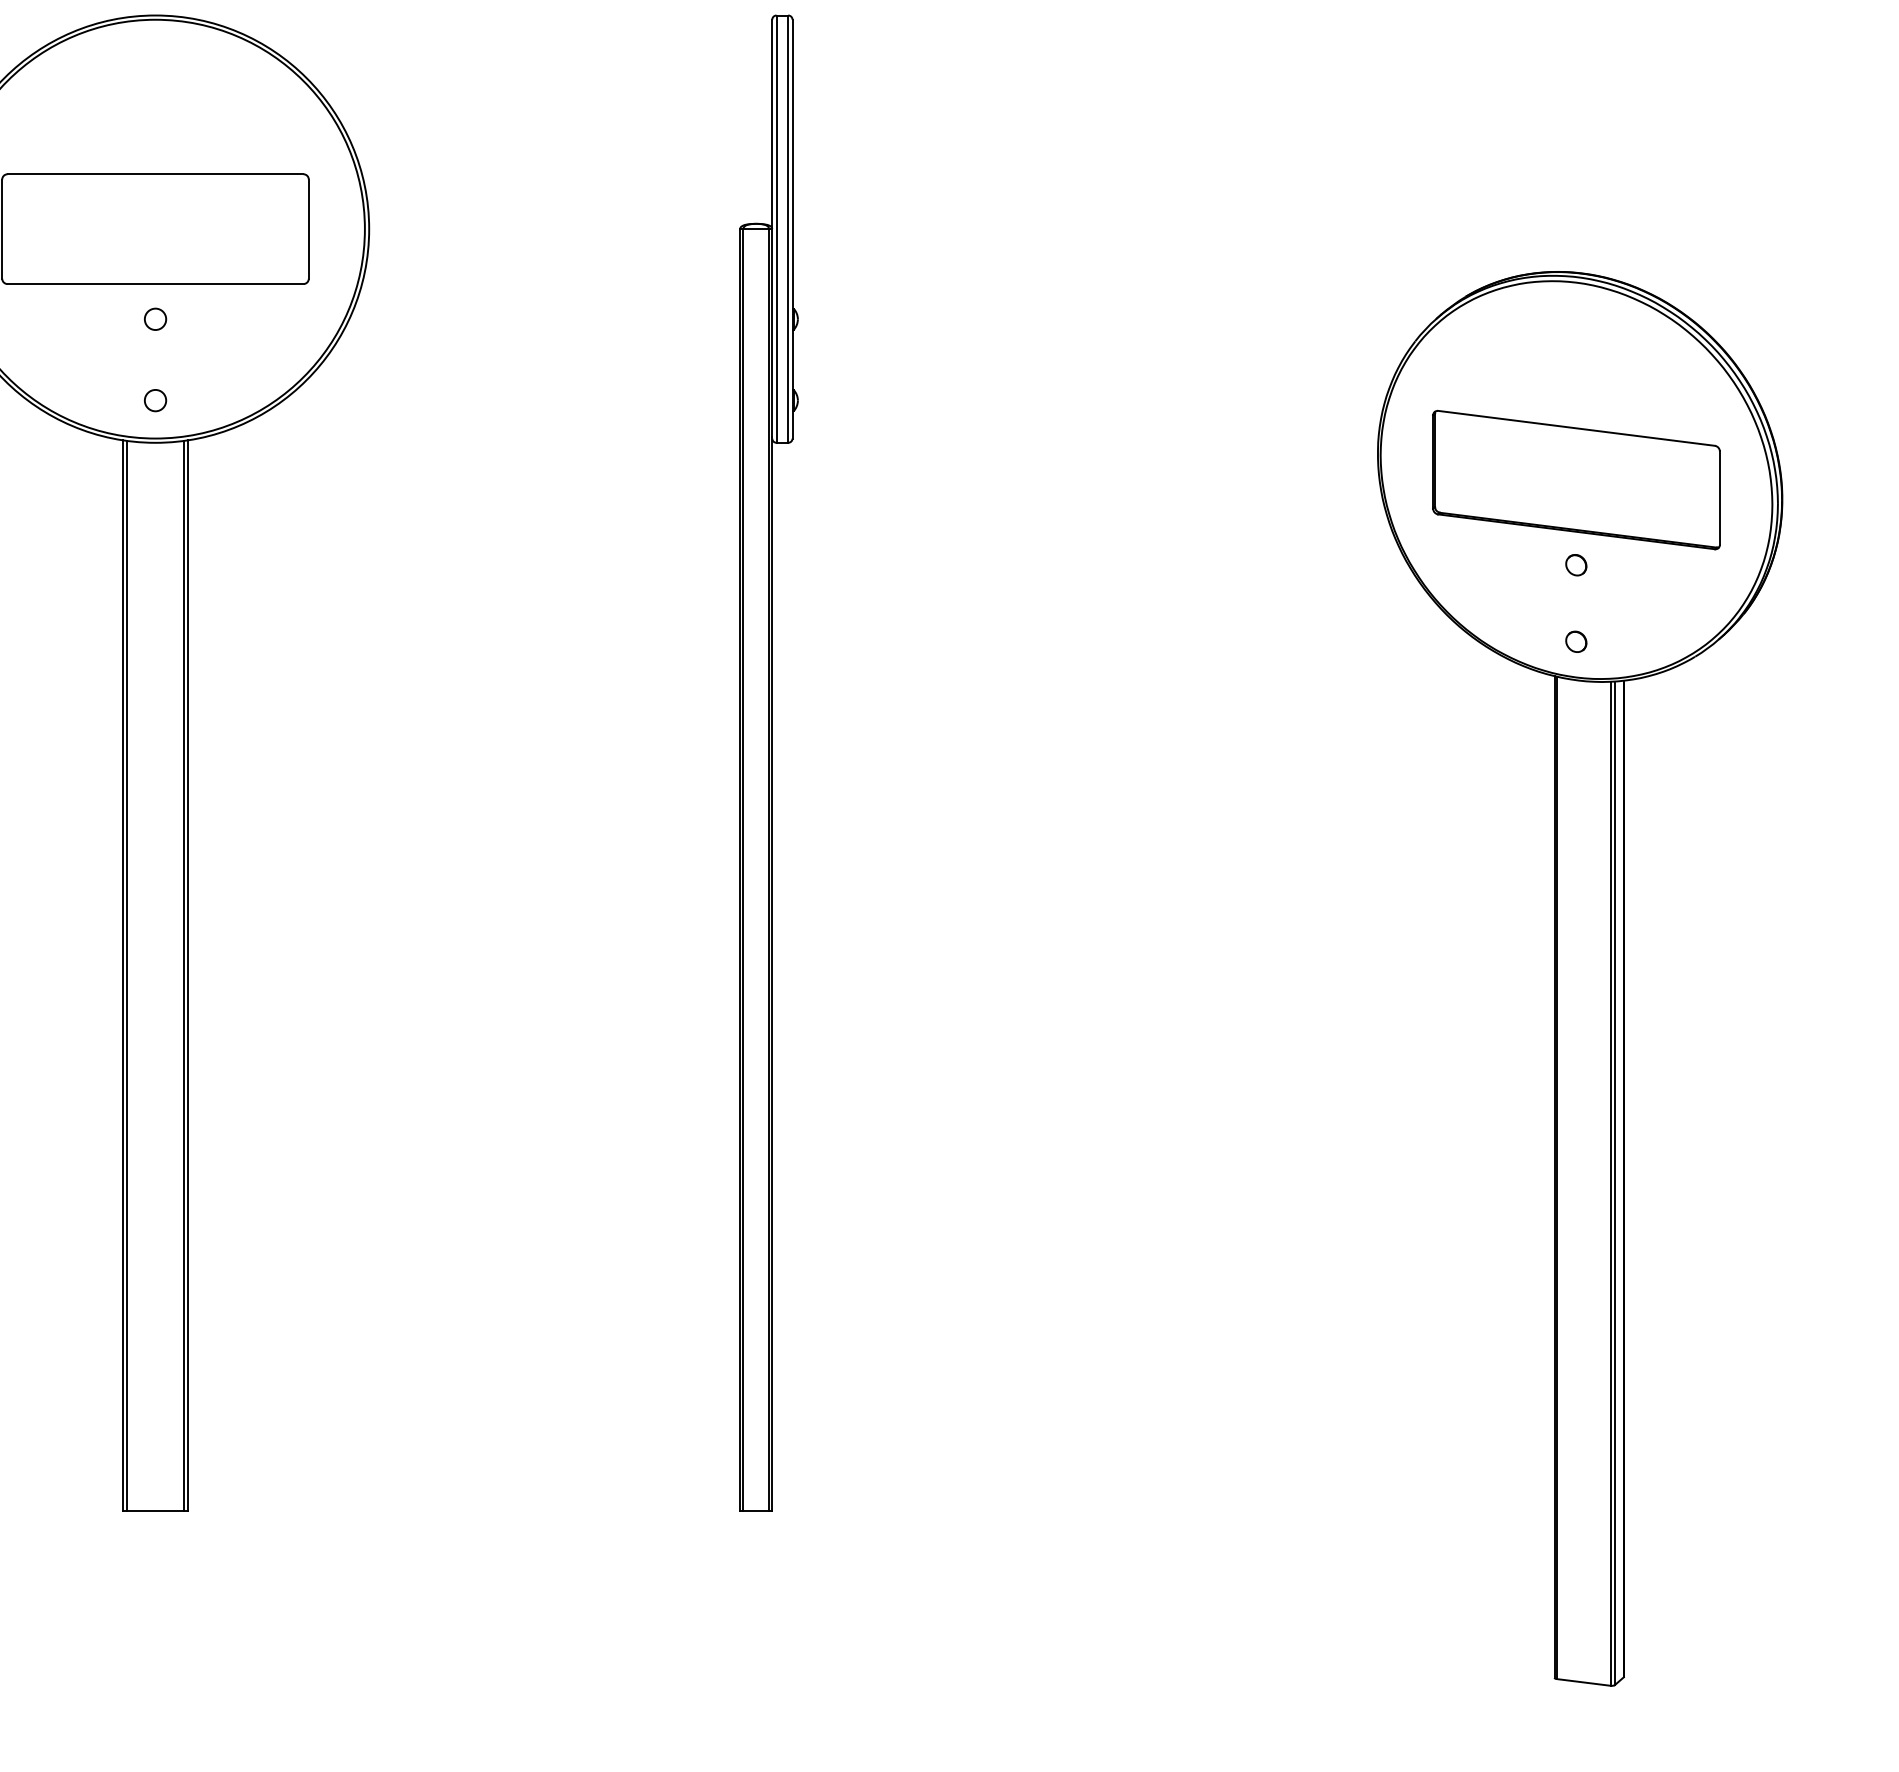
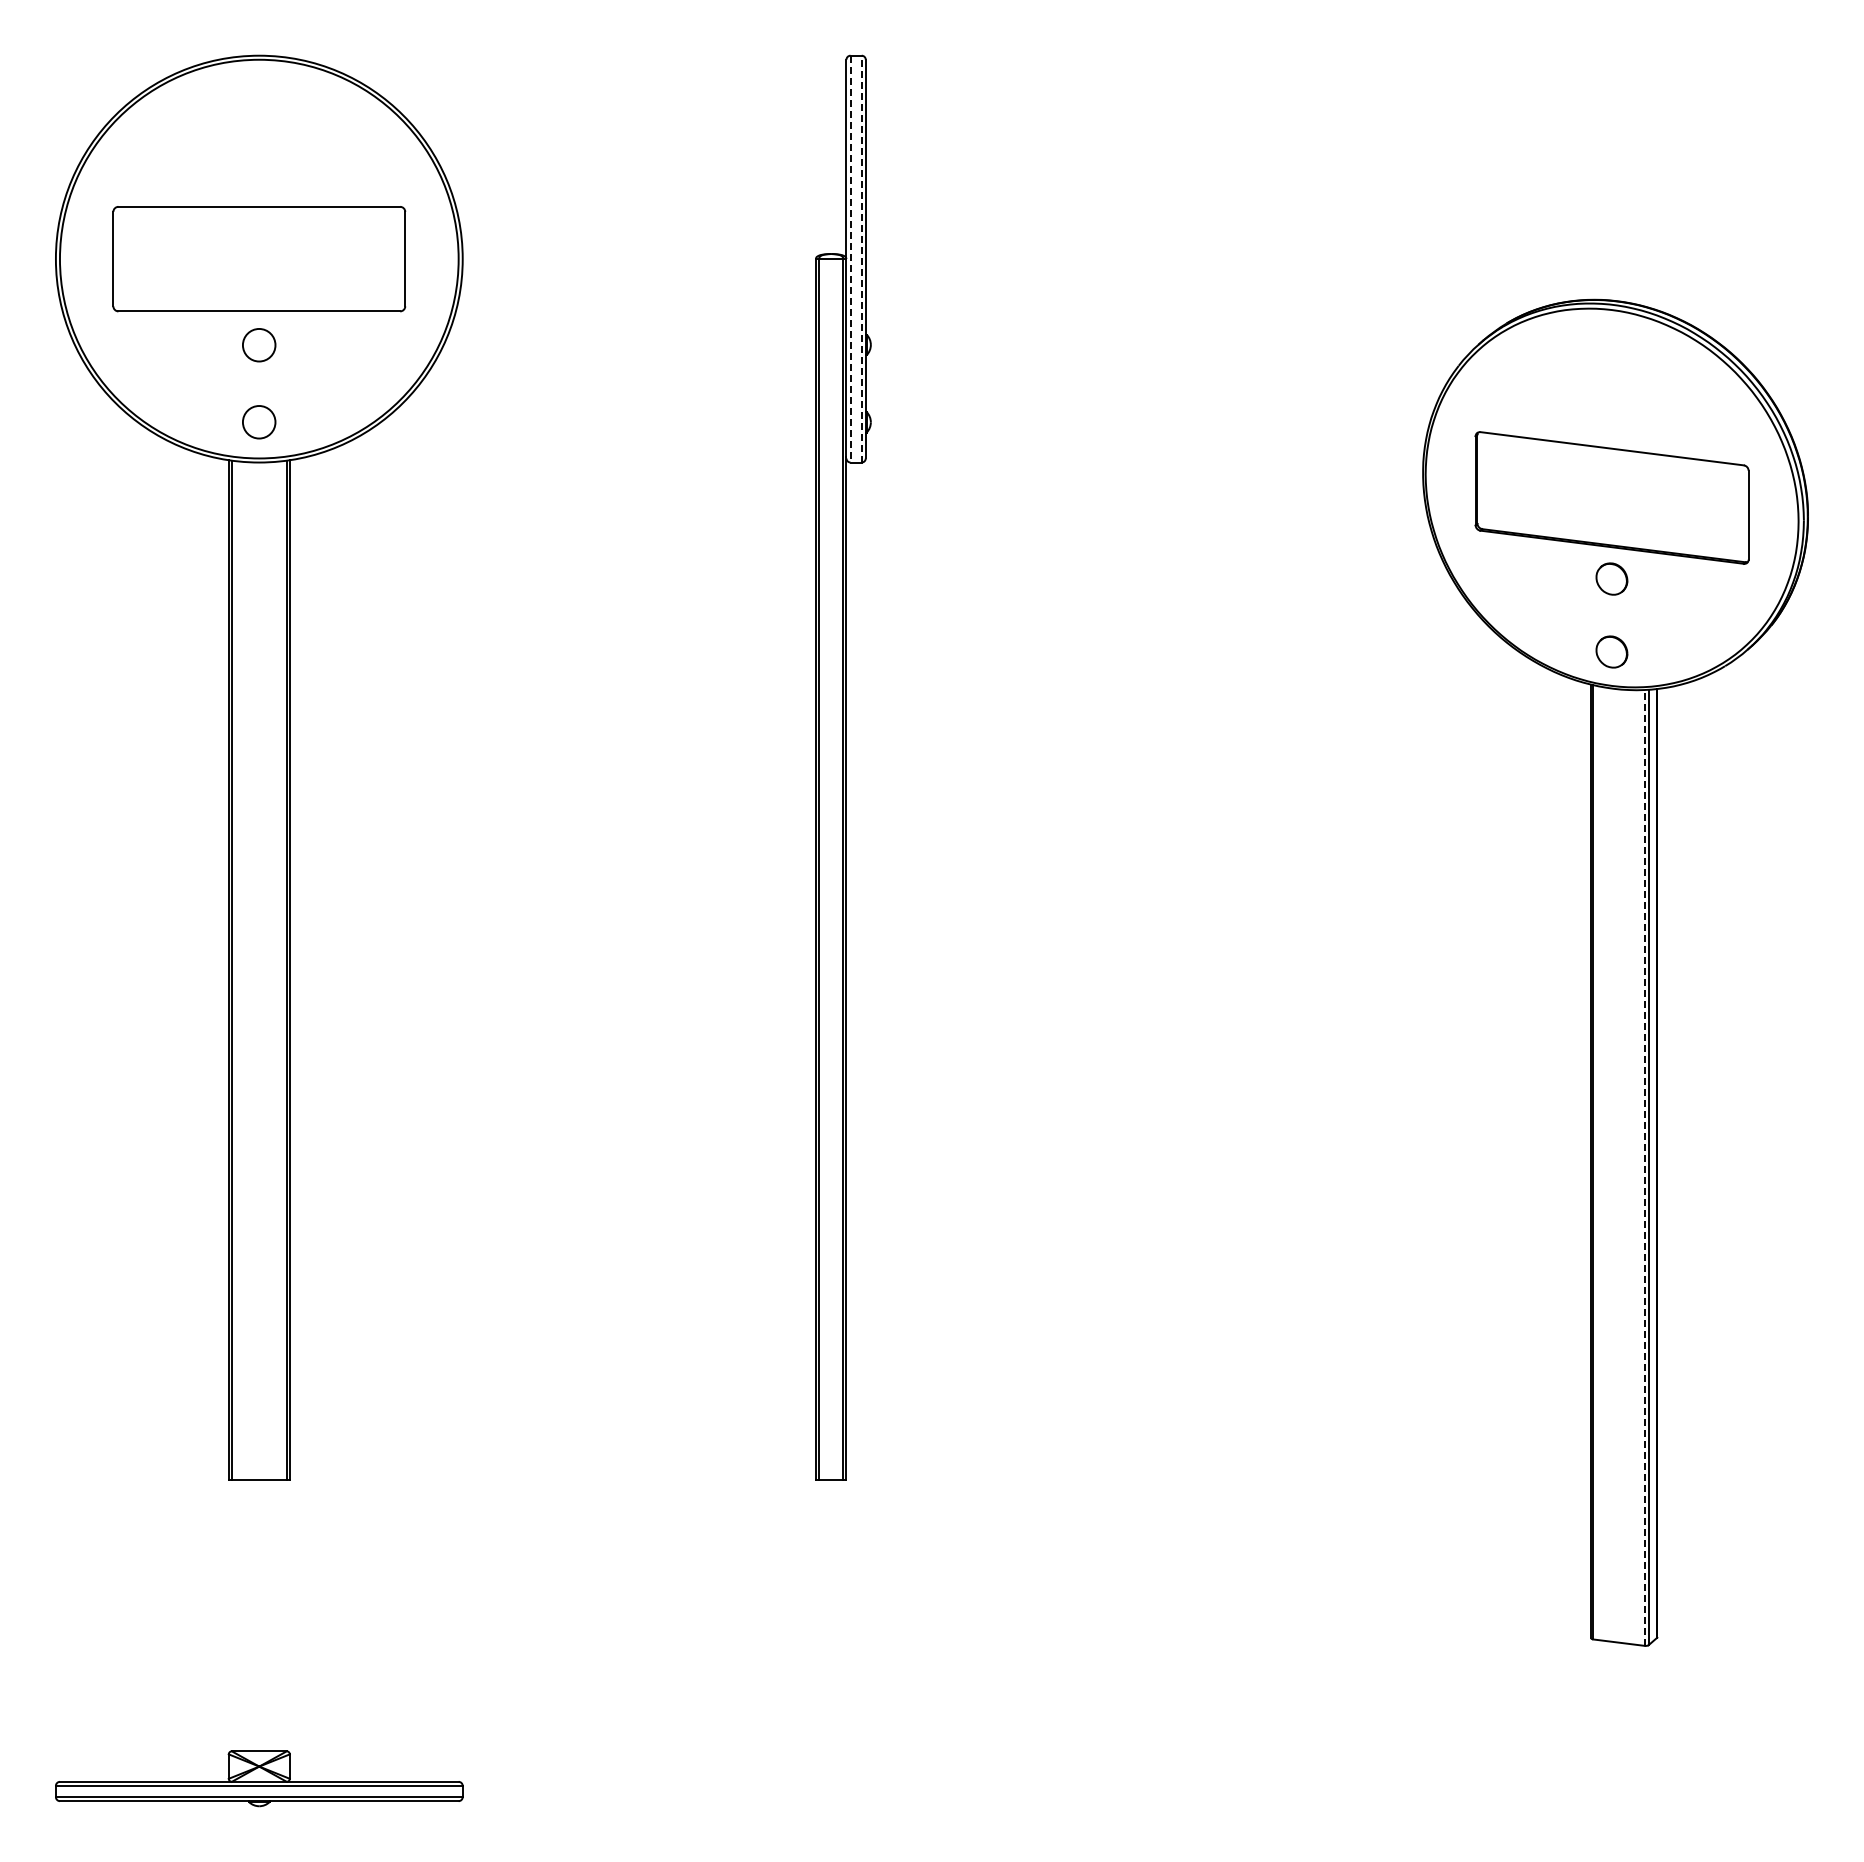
line: (788, 228) -> (861, 258), solid -> dashed
line: (776, 229) -> (850, 259), solid -> dashed
circle: (155, 318) -> (259, 344), size x1.6
circle: (155, 400) -> (259, 422), size x1.6
part: (1575, 564) -> (1611, 578), size x1.6
part: (1575, 641) -> (1611, 651), size x1.6
line: (1610, 1183) -> (1644, 1167), solid -> dashed

